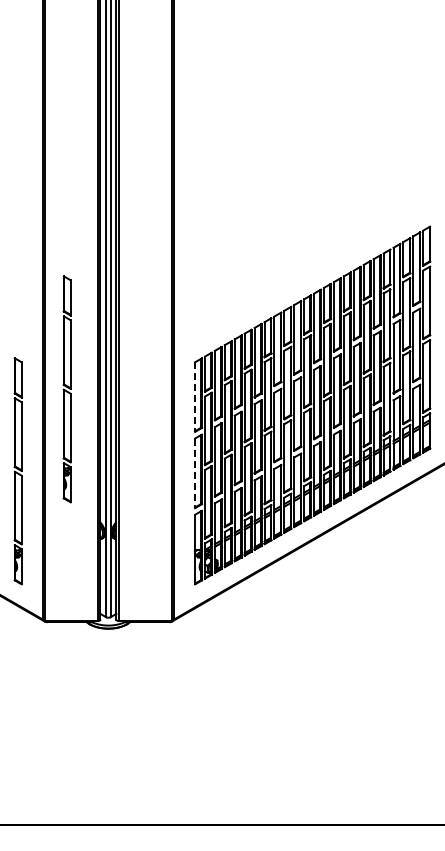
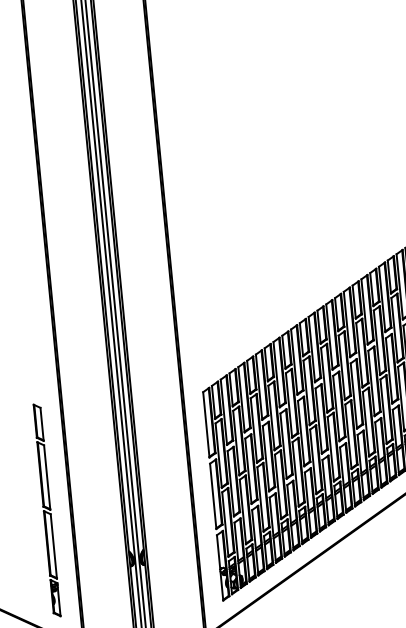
part: (66, 389) -> (84, 429), removed
line: (195, 397) -> (206, 425), dashed -> solid
line: (195, 473) -> (213, 496), dashed -> solid

